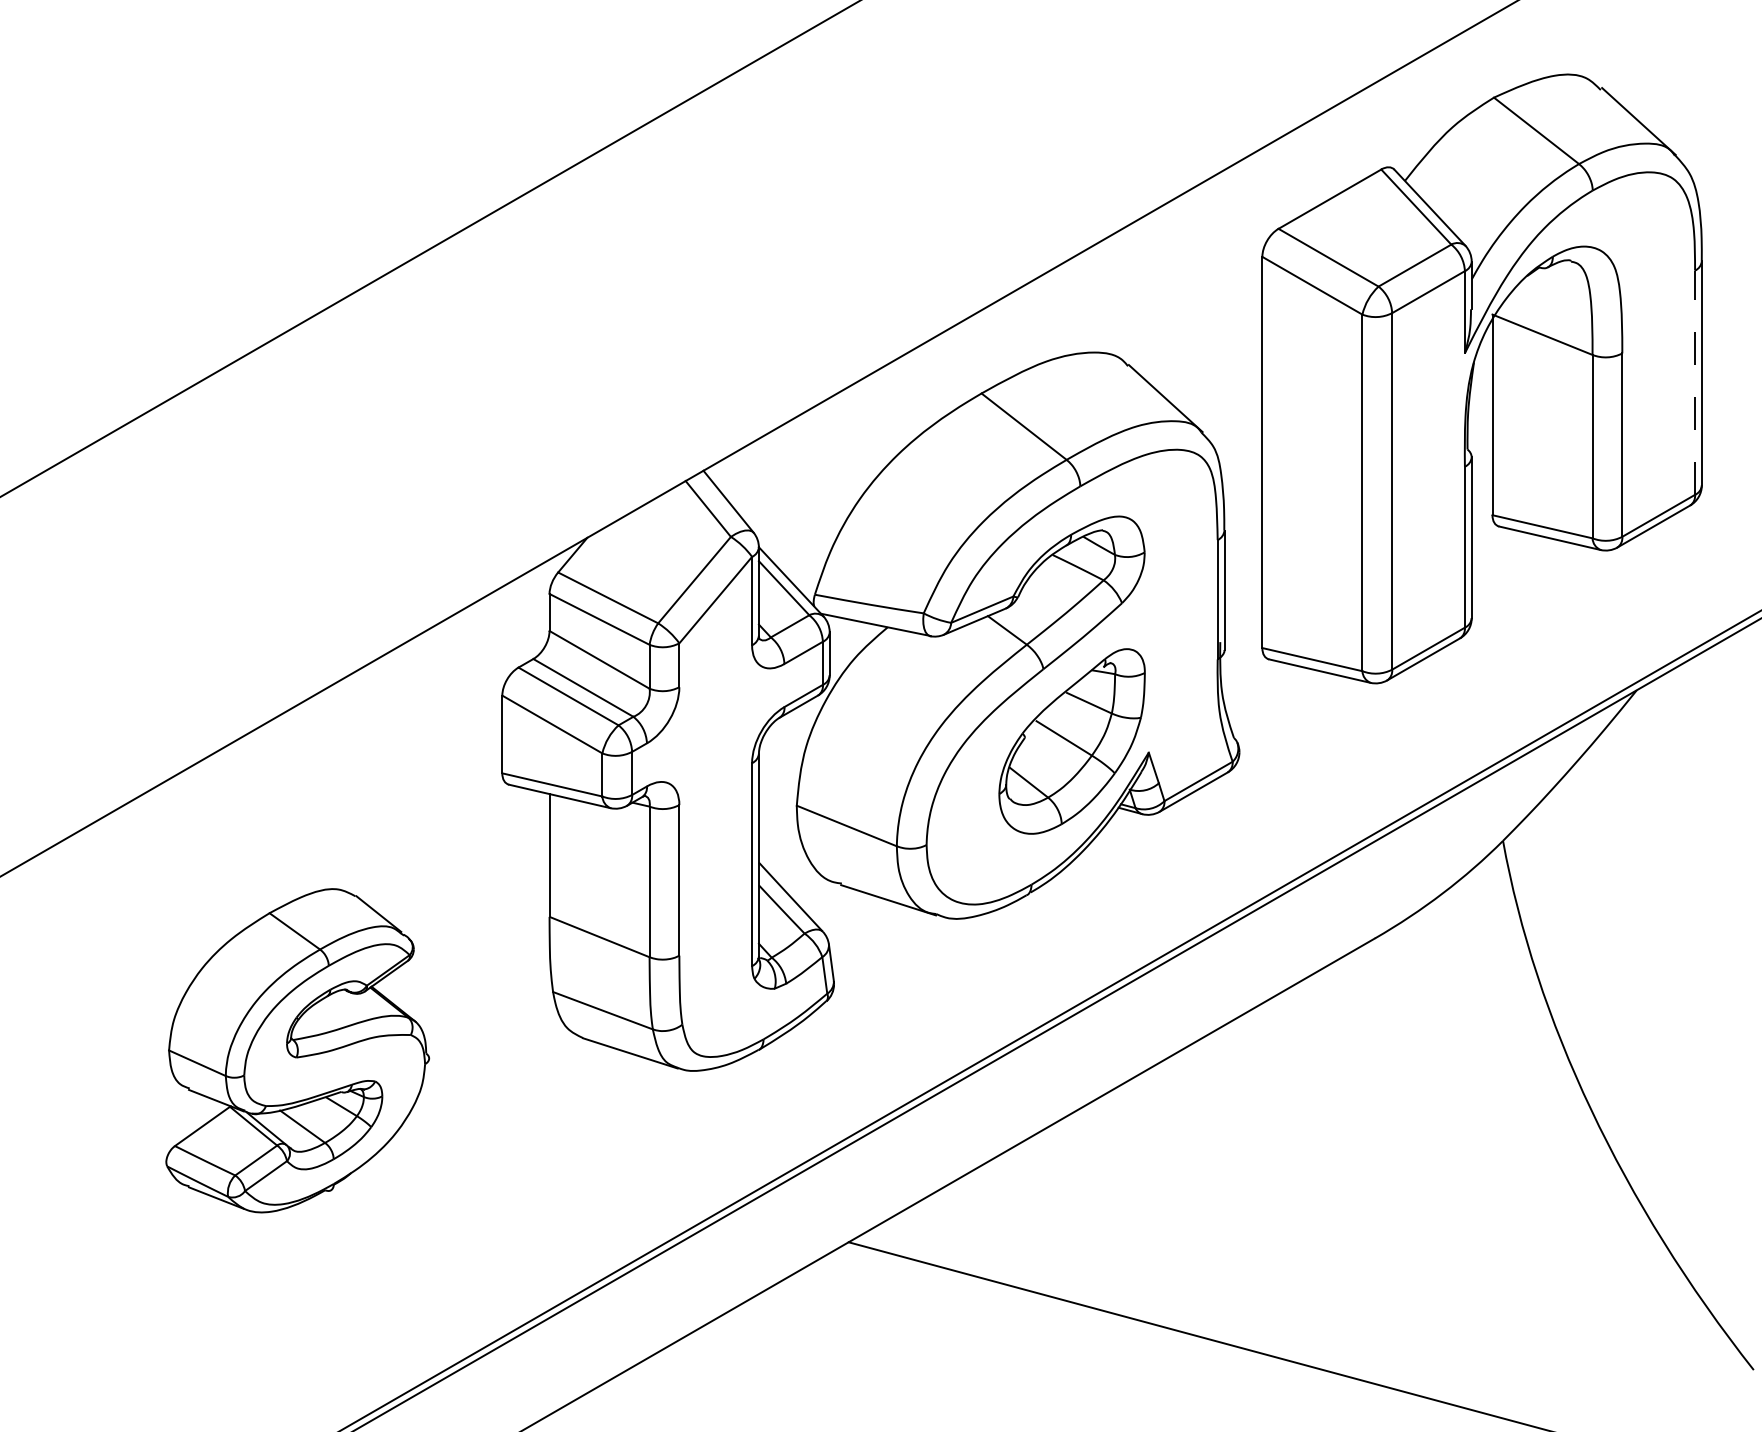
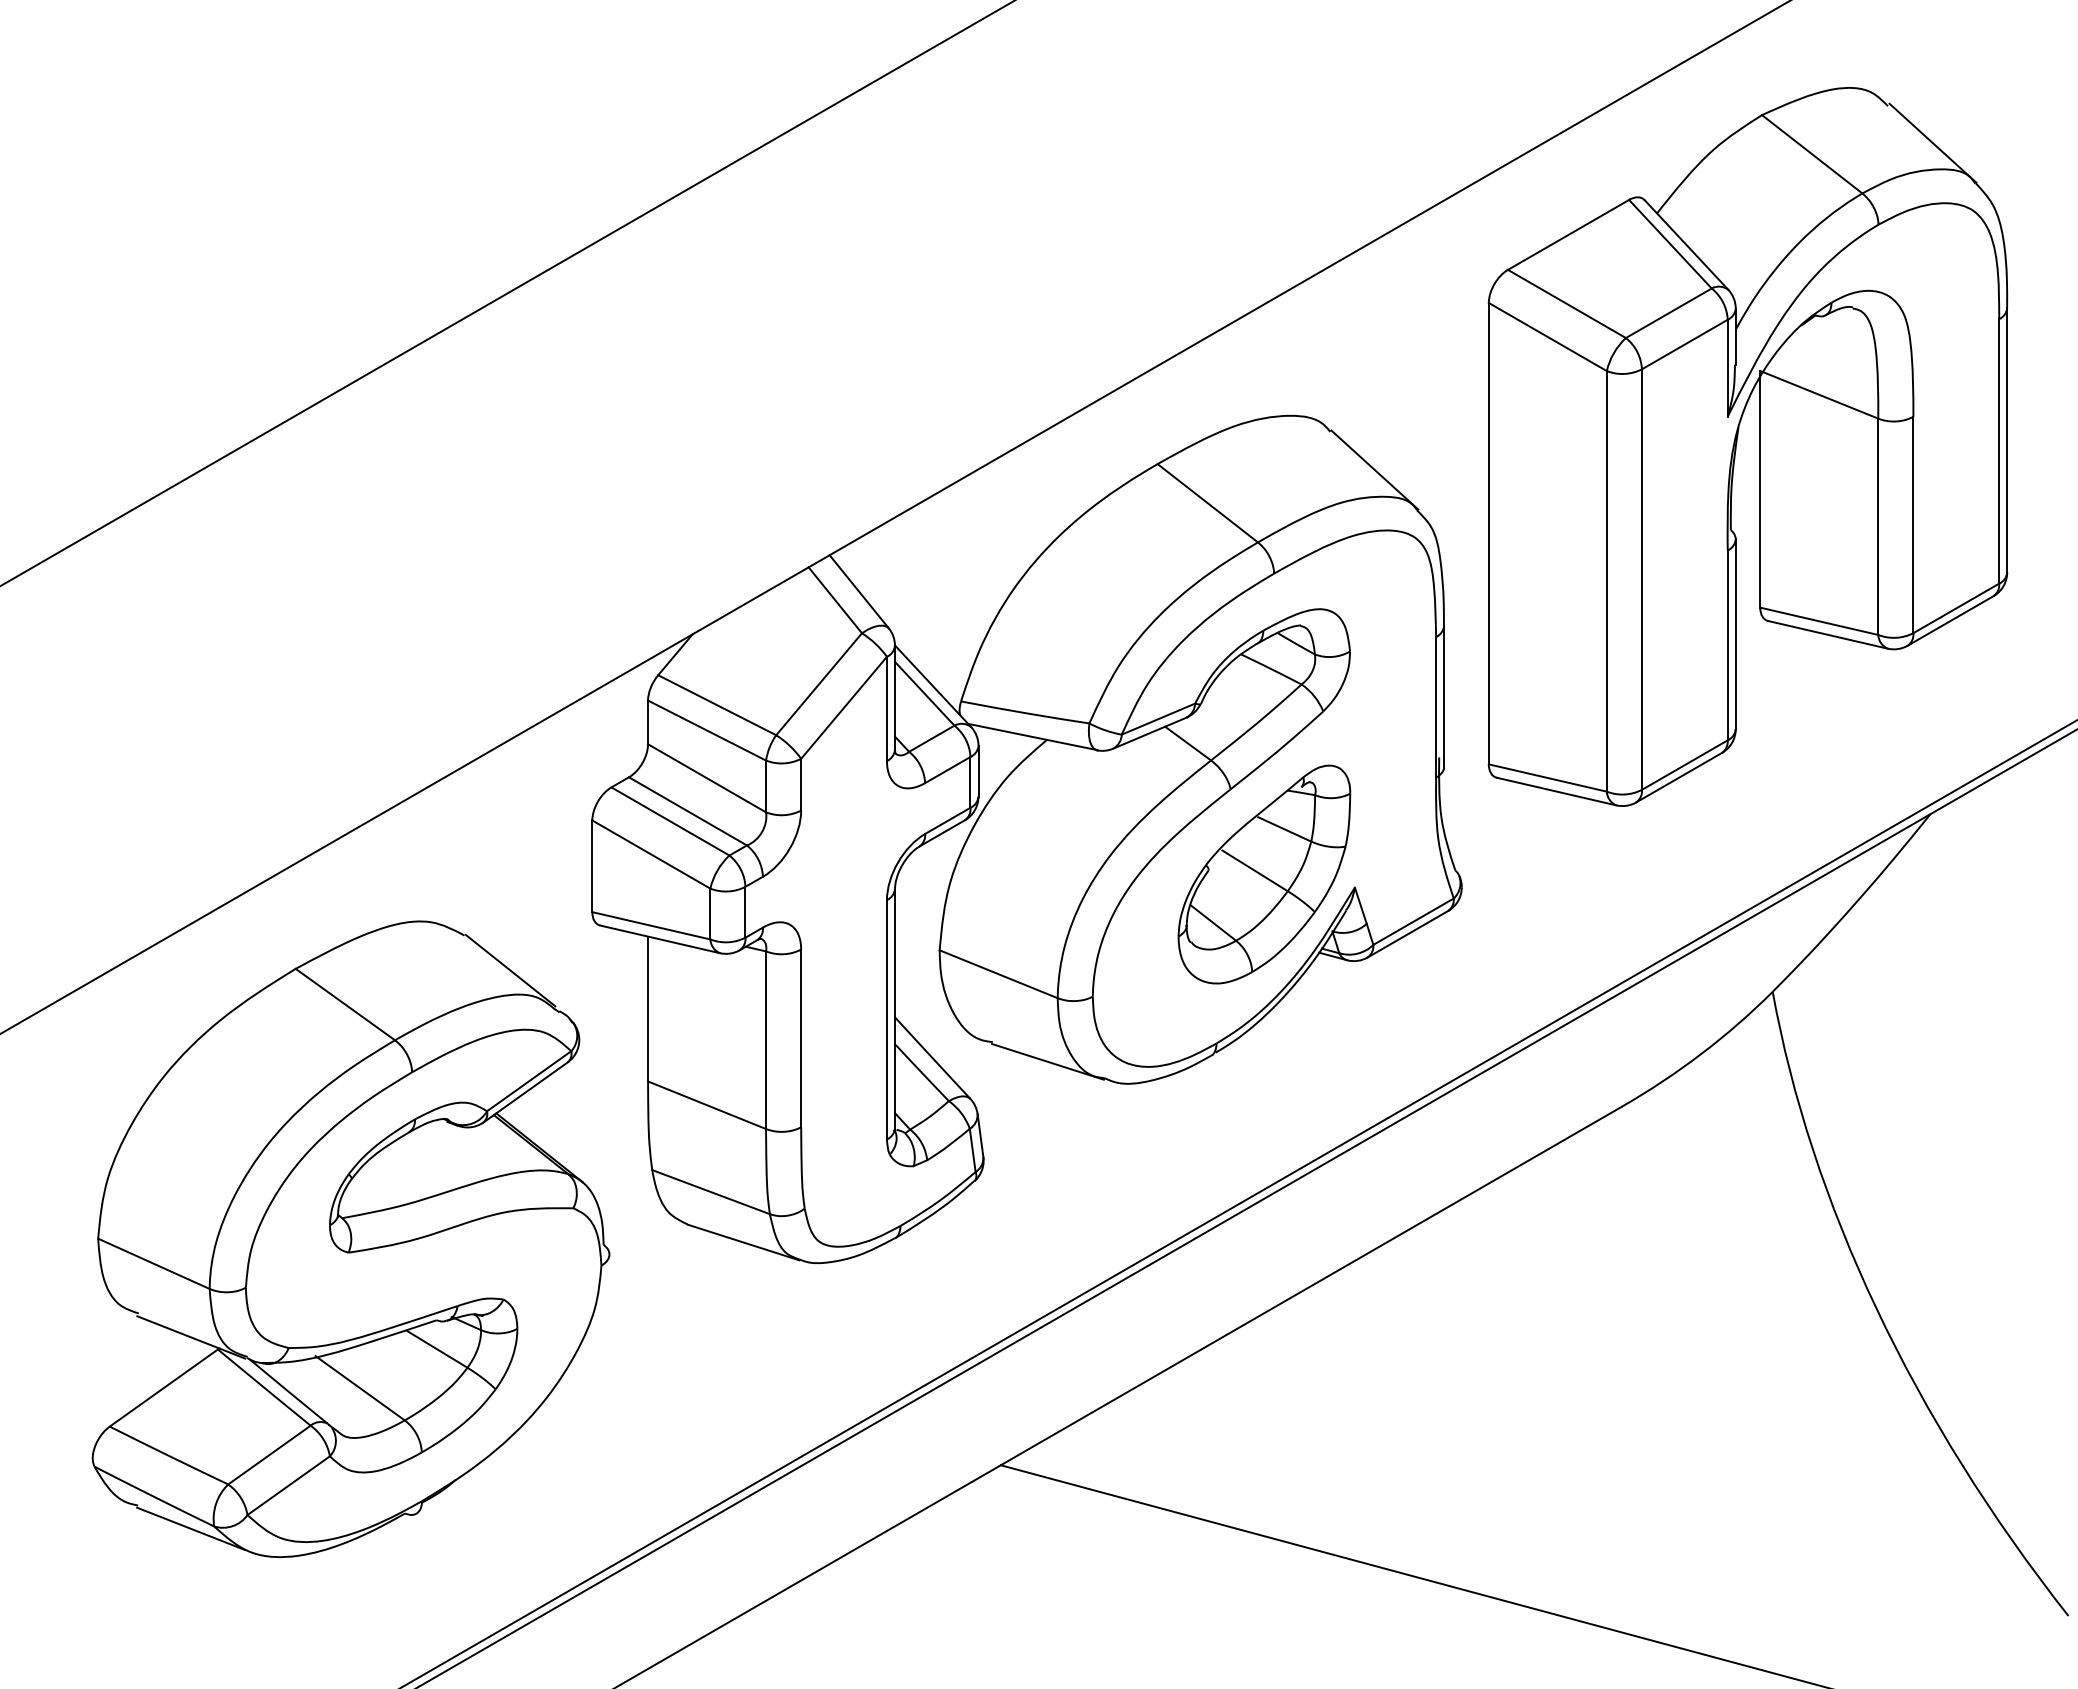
line: (1695, 381) -> (1999, 450), dashed -> solid
part: (297, 1050) -> (350, 1239), size x1.67

